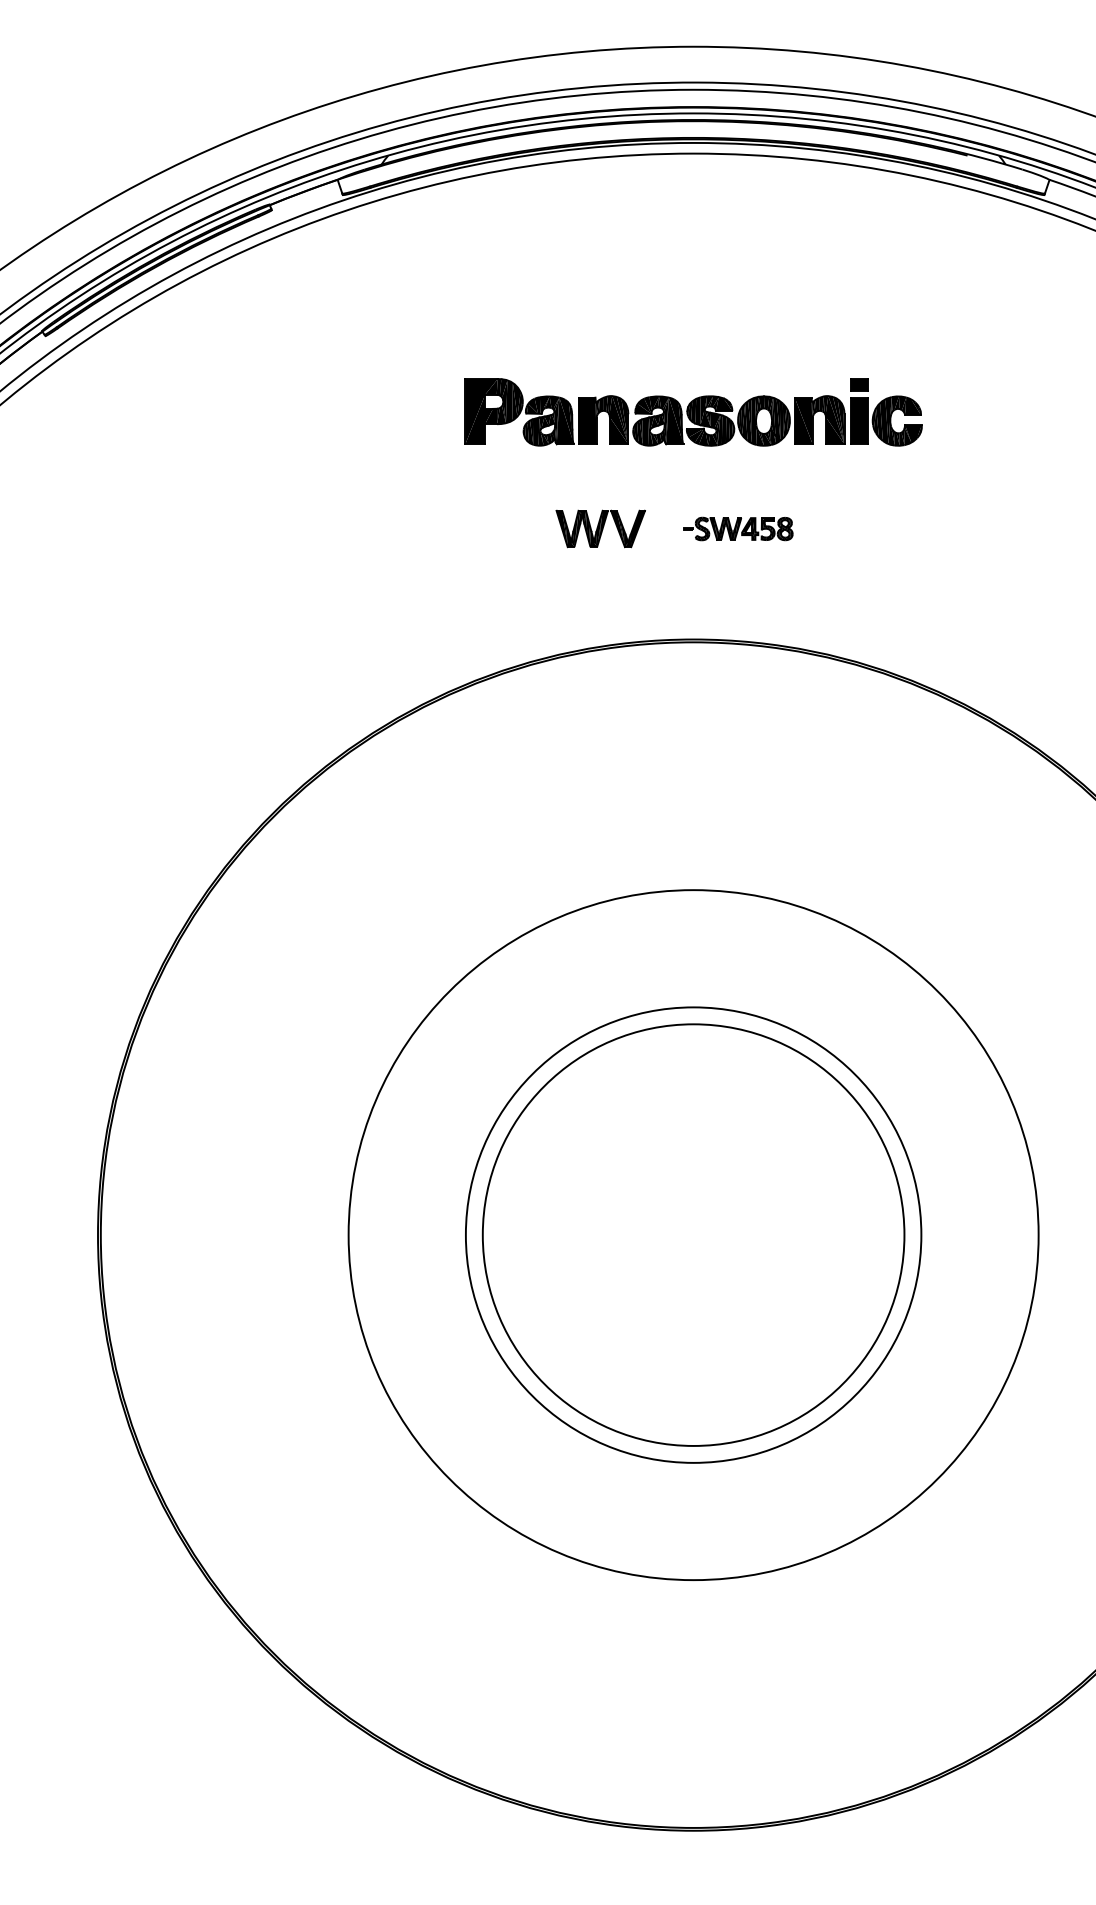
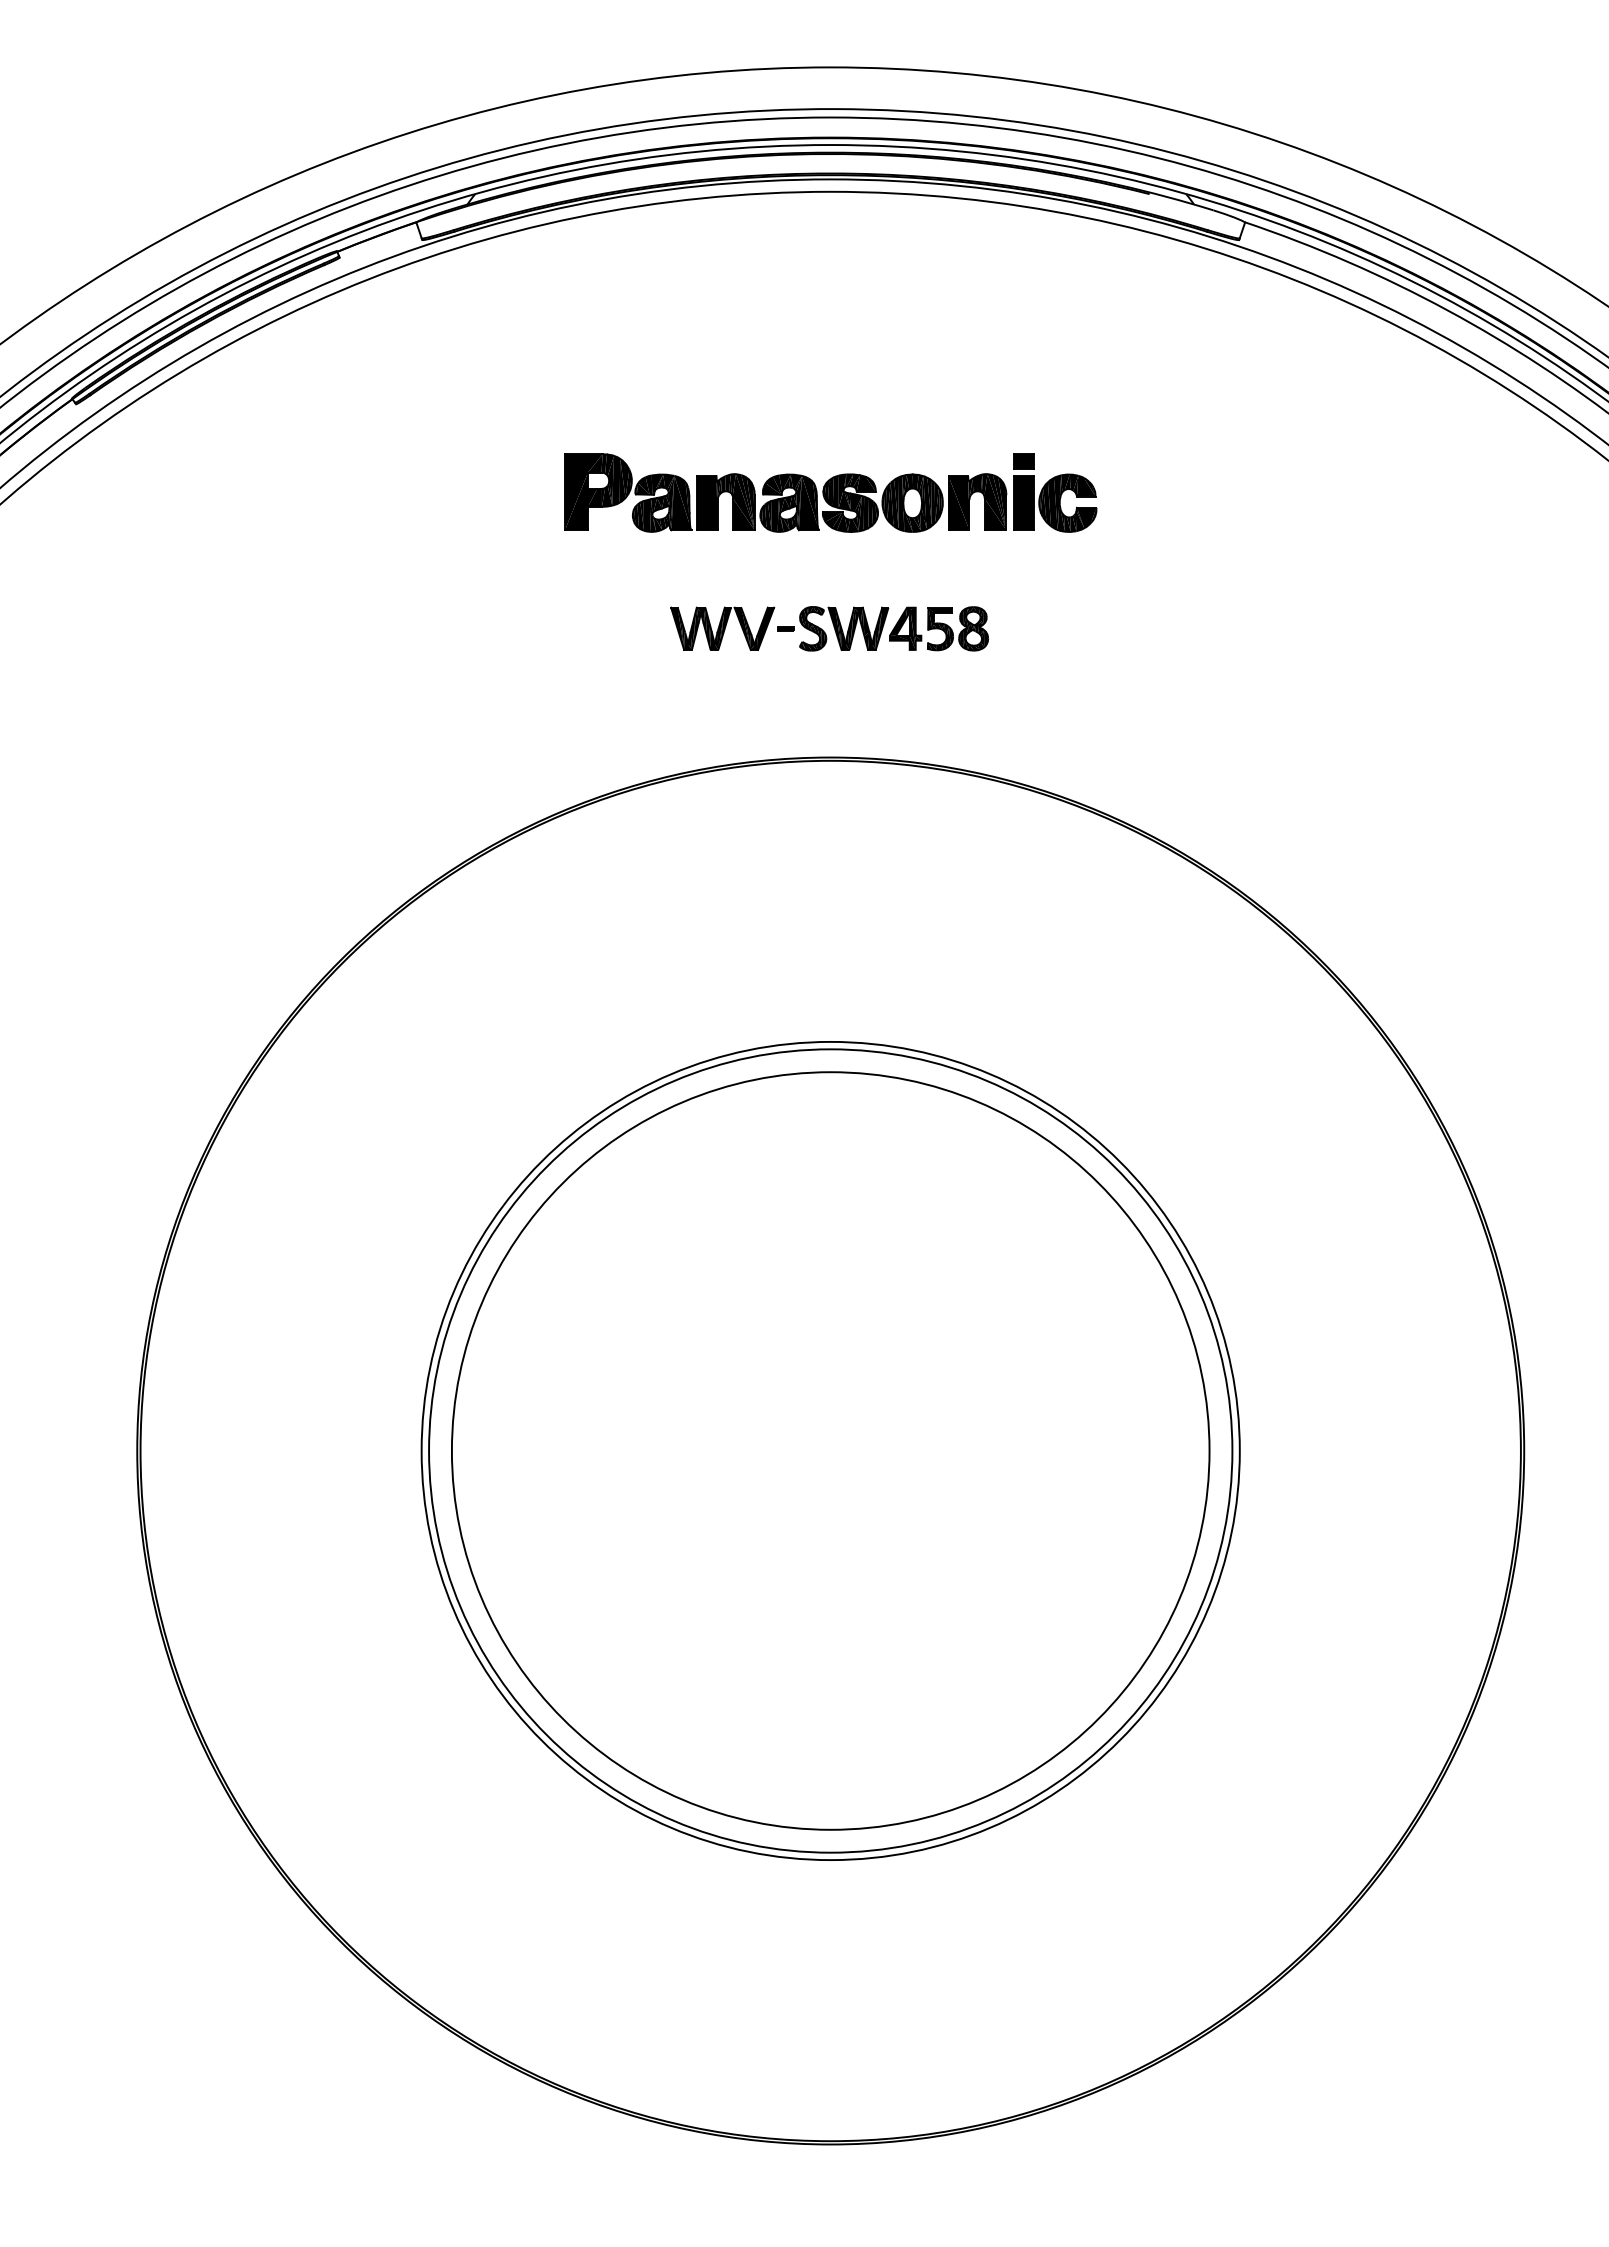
part: (738, 528) -> (882, 628), size x1.67
circle: (693, 1234) -> (830, 1450), size x1.43
circle: (693, 1234) -> (830, 1450), size x1.67

